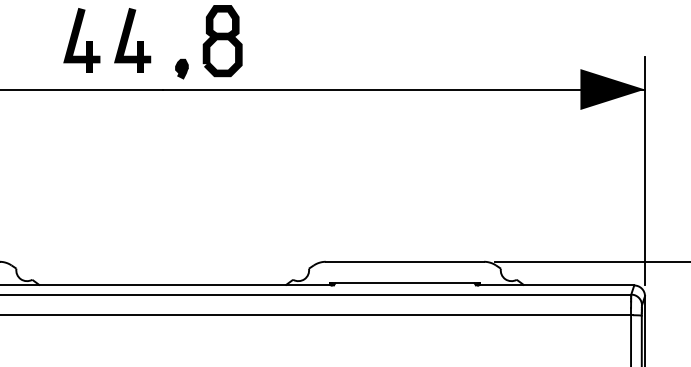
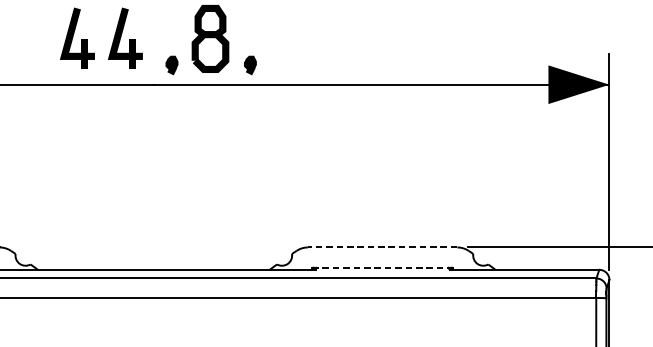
part: (264, 68) -> (249, 64), added
line: (404, 261) -> (382, 247), solid -> dashed
line: (404, 283) -> (382, 267), solid -> dashed

